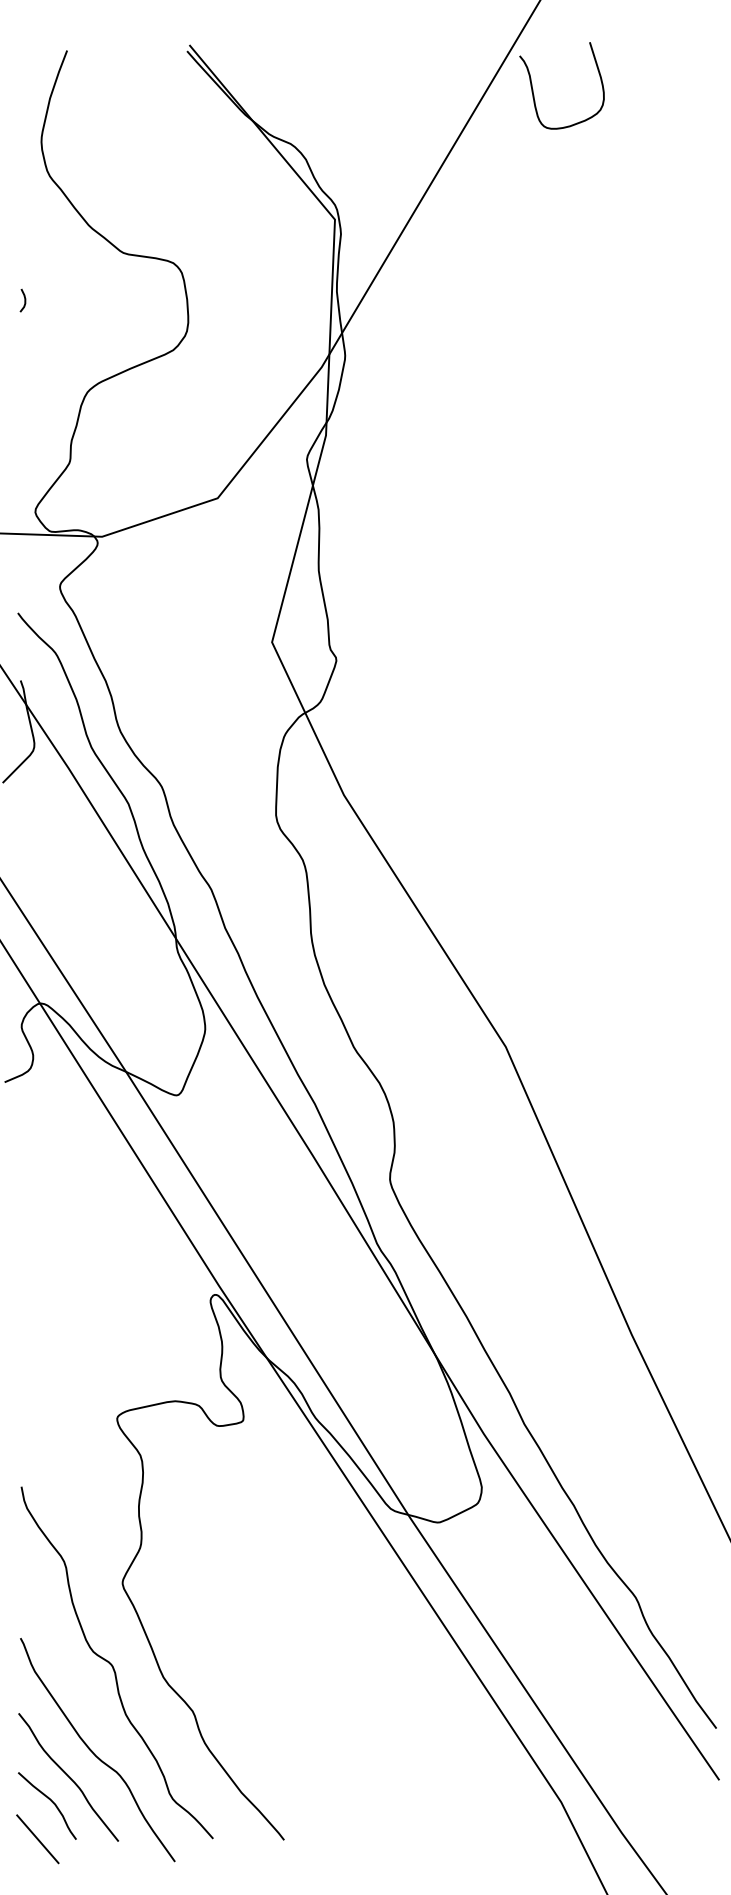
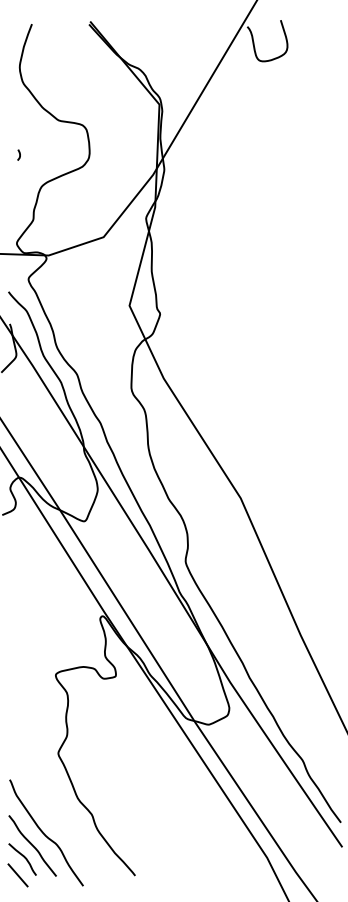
curve: (24, 299) -> (19, 154), moved
curve: (114, 1665) -> (54, 792), removed

